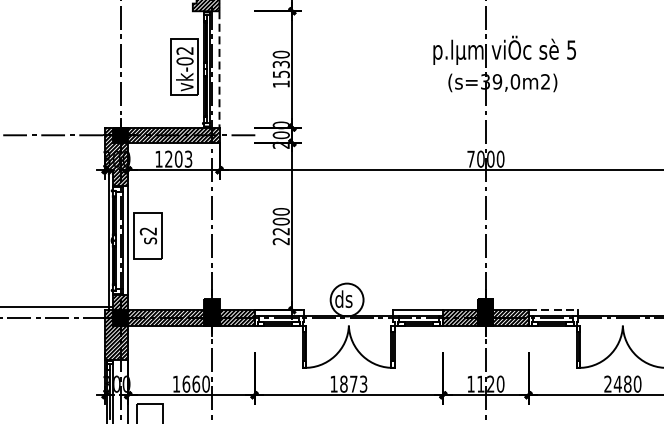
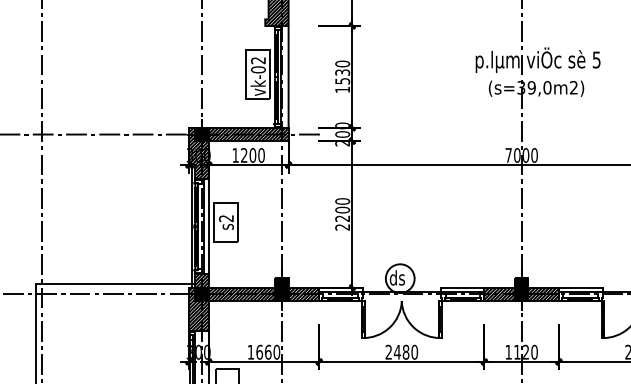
line: (219, 68) -> (288, 76), dashed -> solid
text: (188, 159) -> (261, 155), 1203 -> 1200
line: (553, 310) -> (580, 287), dashed -> solid
text: (348, 383) -> (401, 351), 1873 -> 2480

